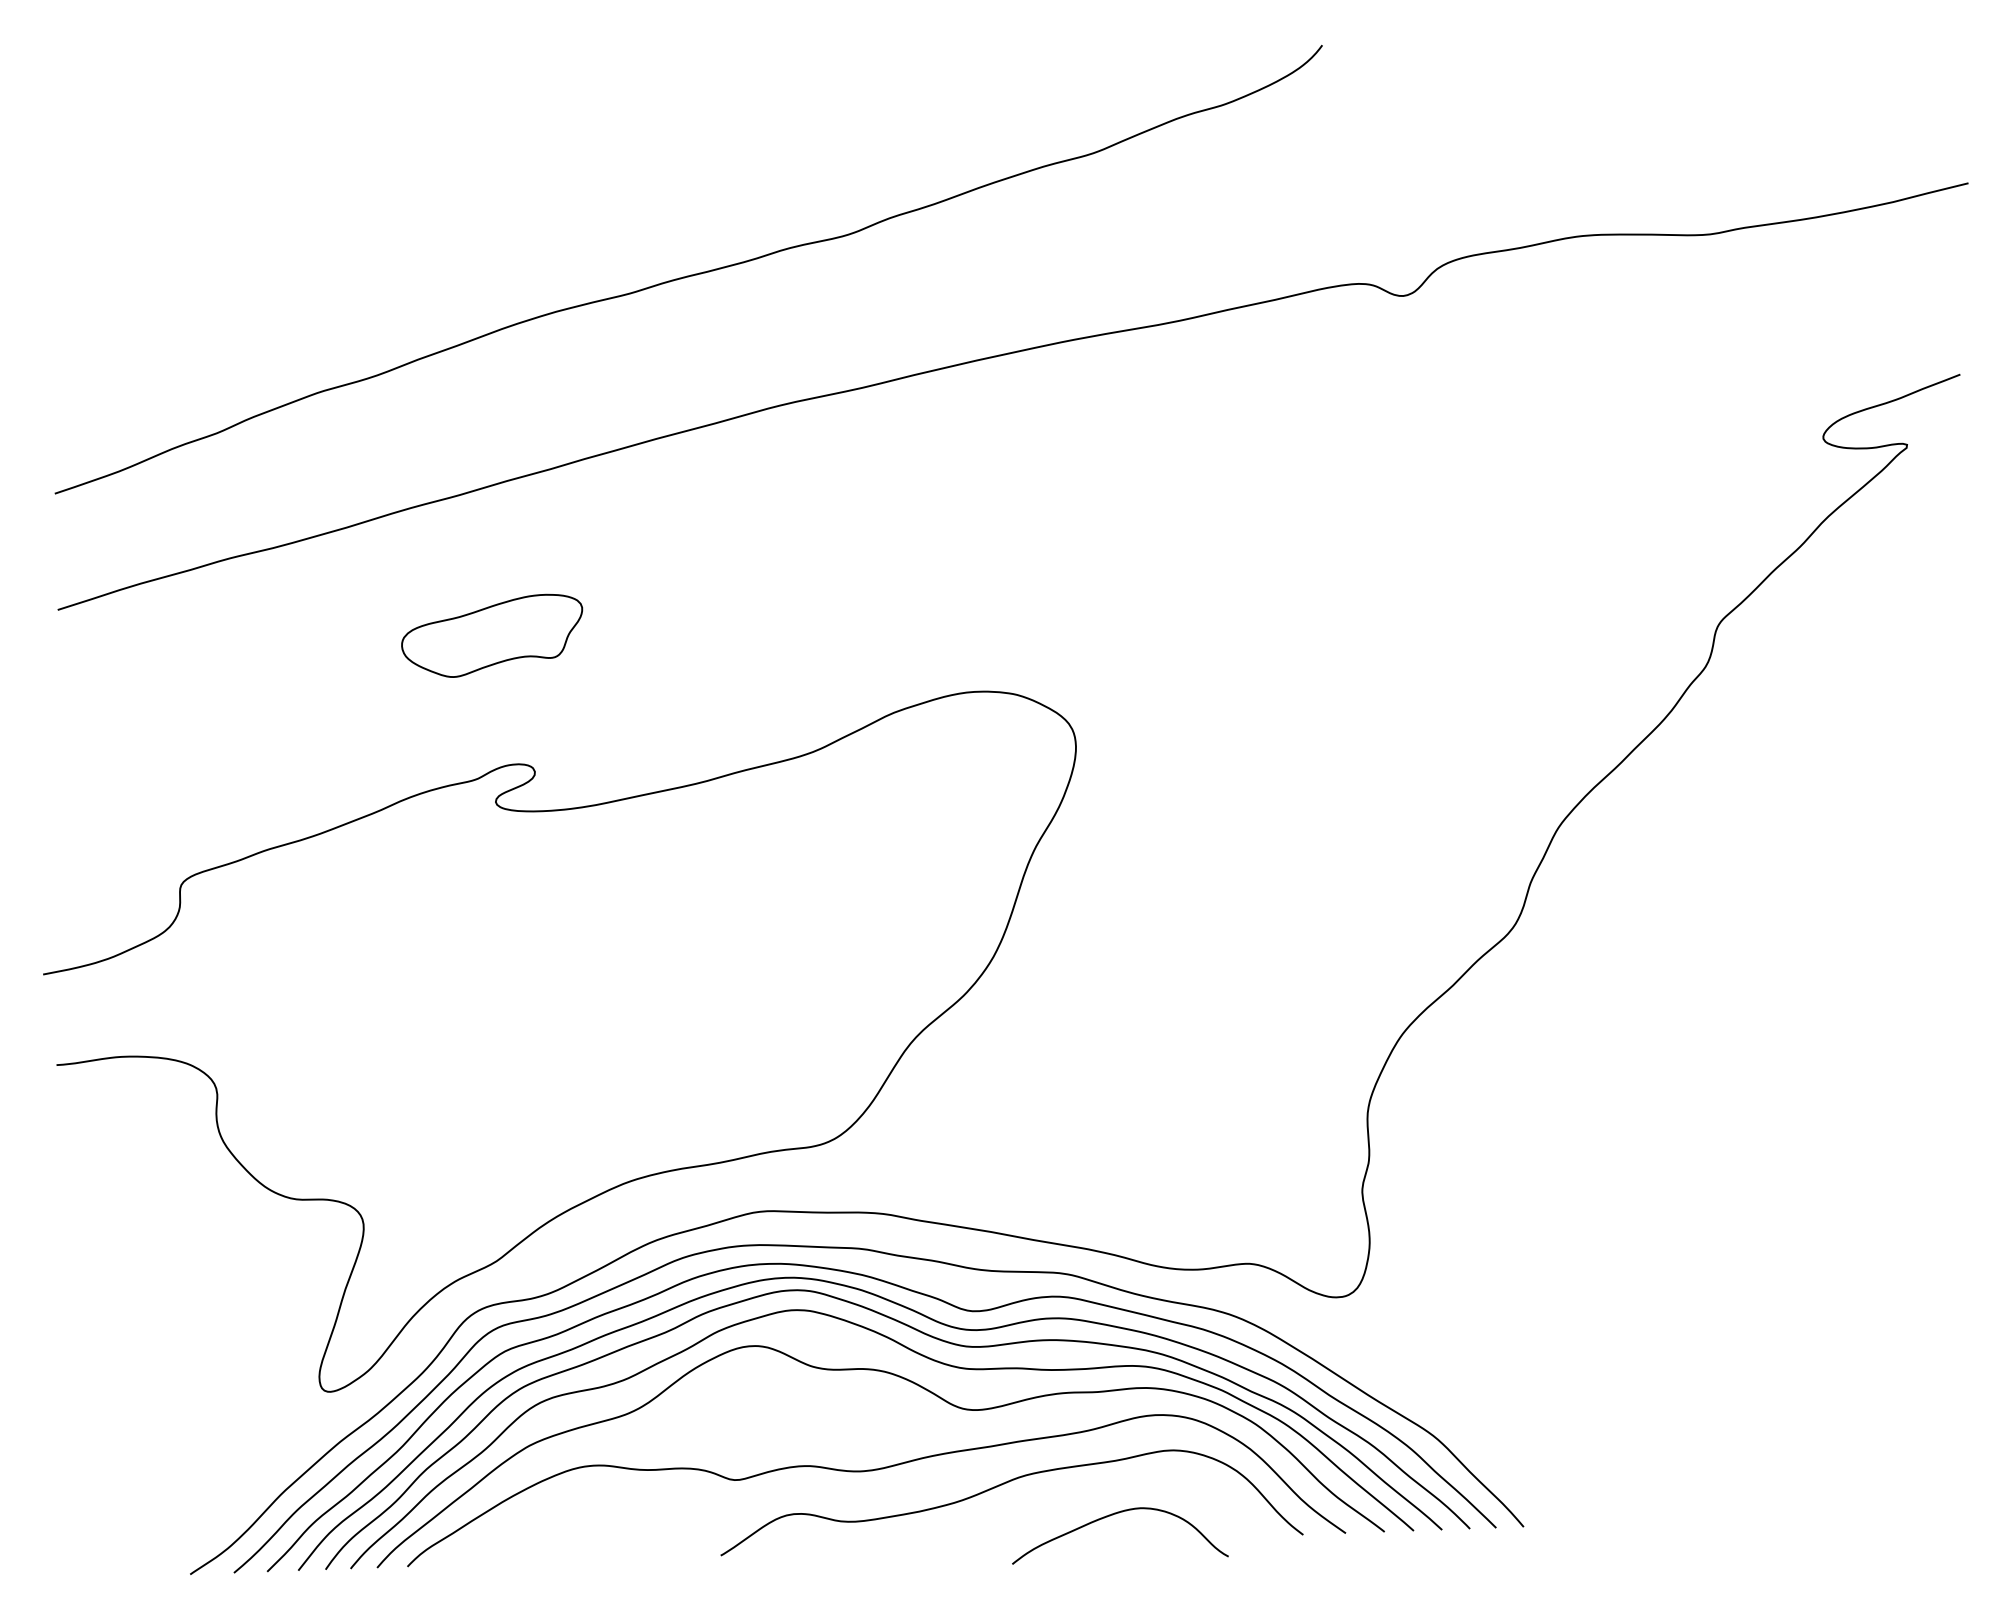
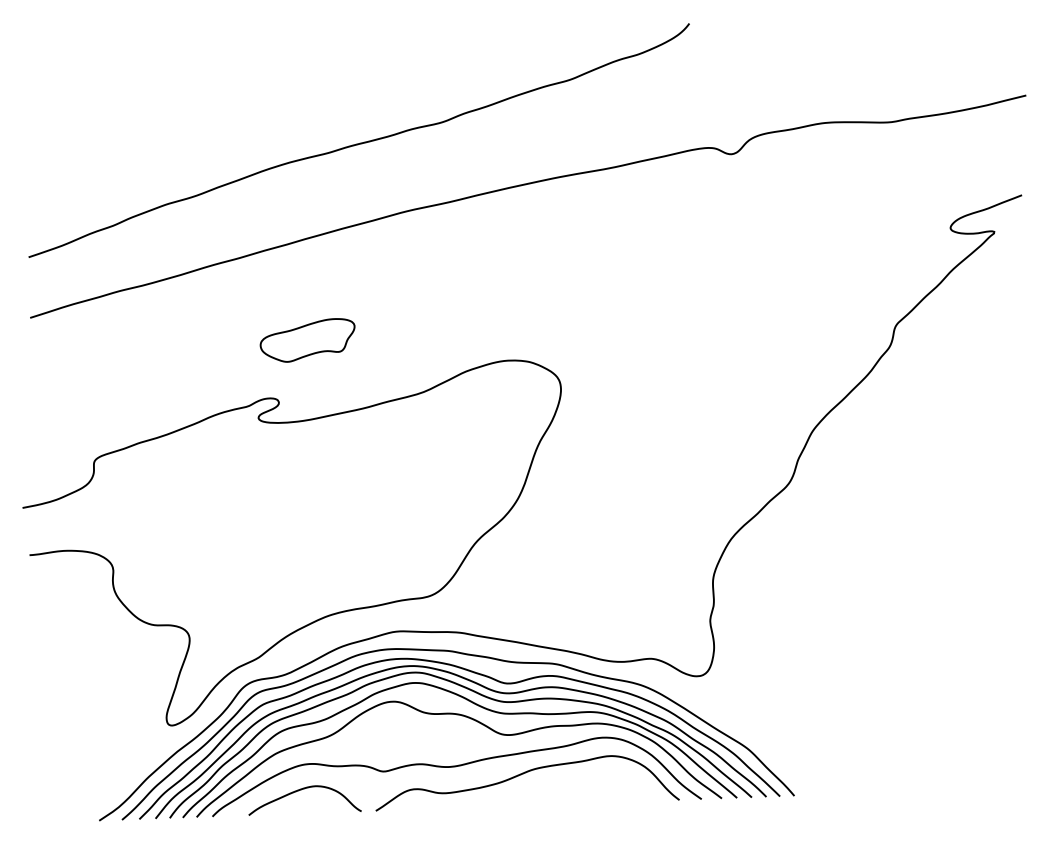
part: (491, 635) -> (307, 340), moved
curve: (1113, 1516) -> (301, 790), moved

